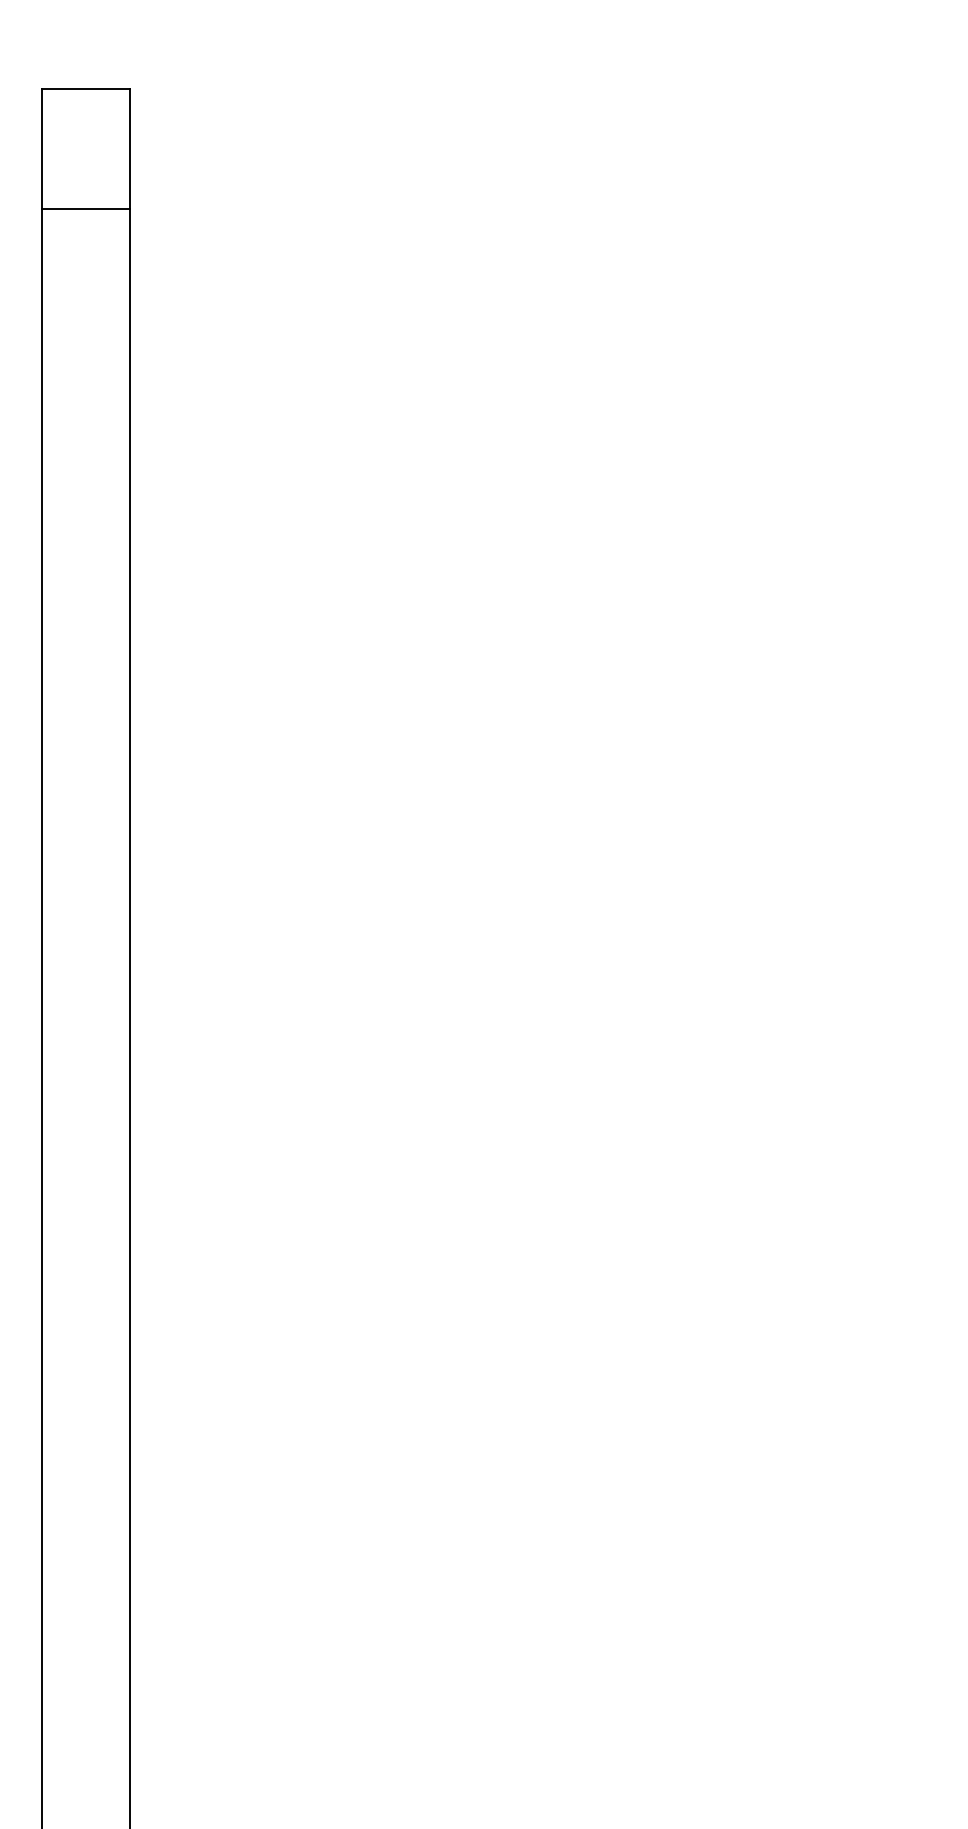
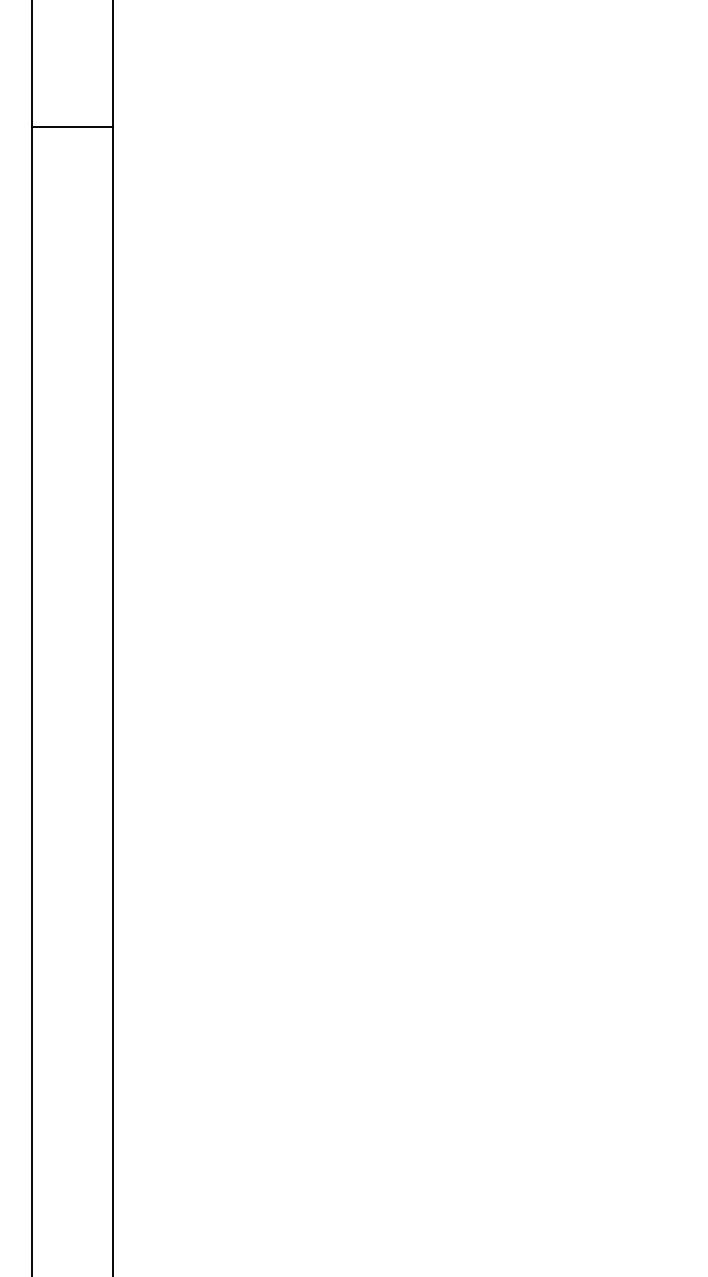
line: (86, 208) -> (72, 126), moved

